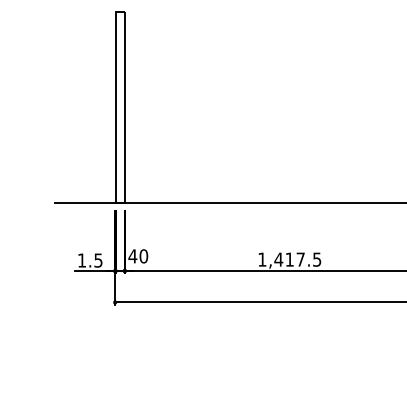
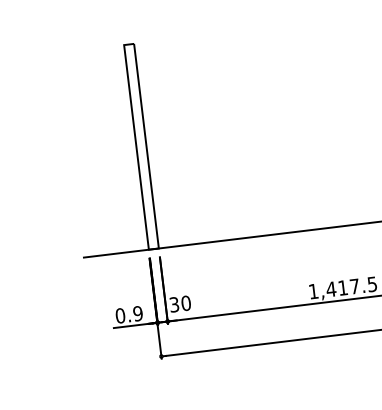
text: (132, 256) -> (174, 304), 40 -> 30
text: (89, 260) -> (128, 314), 1.5 -> 0.9

